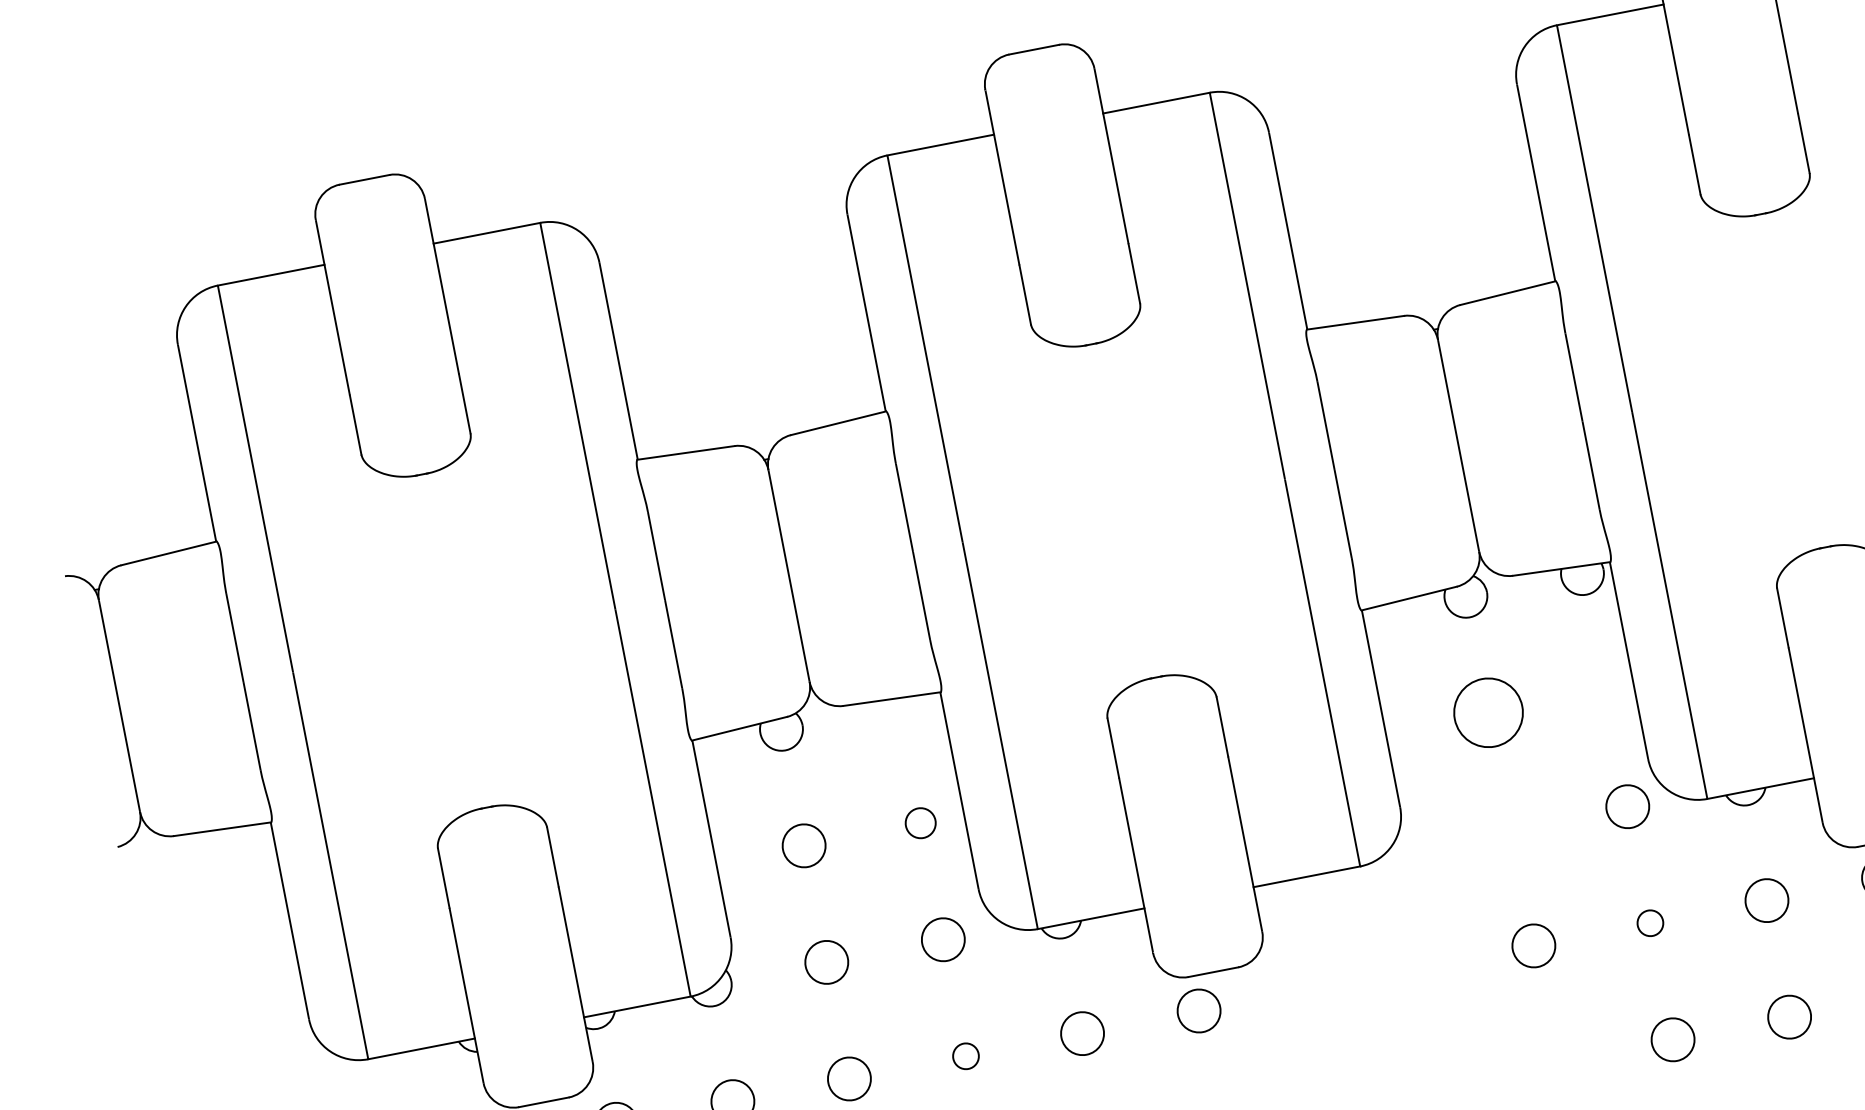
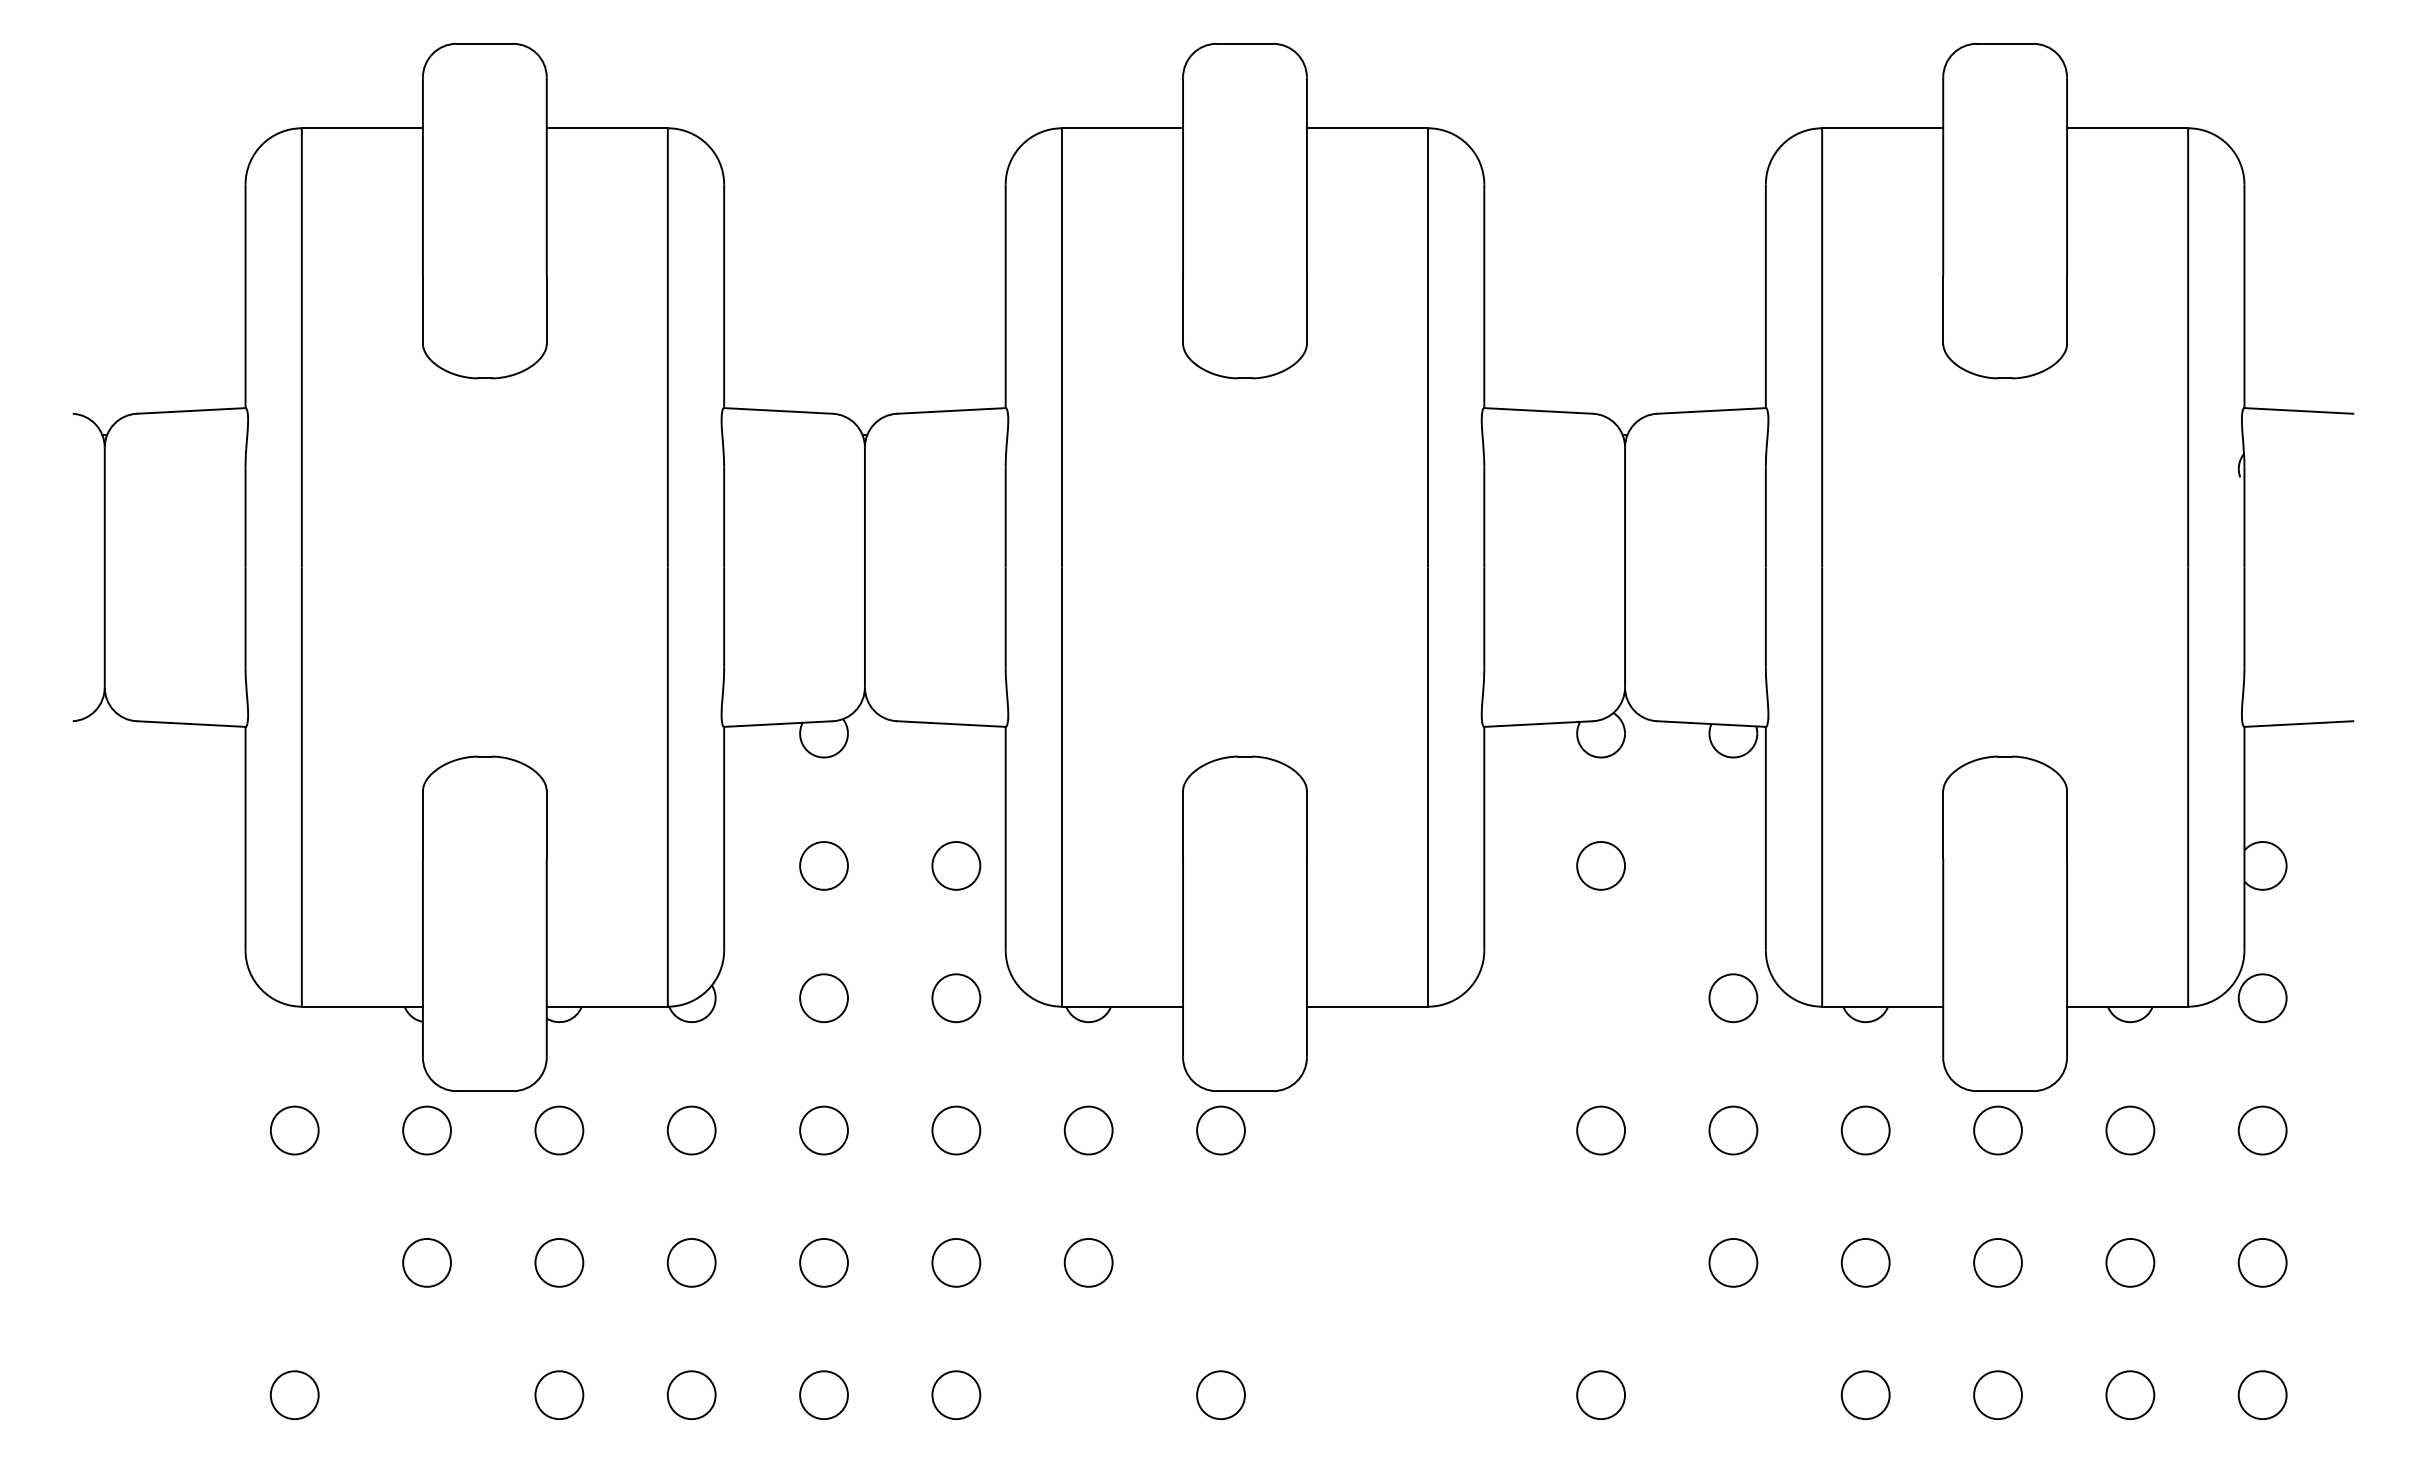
circle: (1488, 712) -> (1601, 865), size x0.62
circle: (920, 822) -> (956, 865), size x1.43
circle: (1650, 923) -> (1733, 1130), size x1.67
circle: (966, 1056) -> (956, 1130), size x1.67

